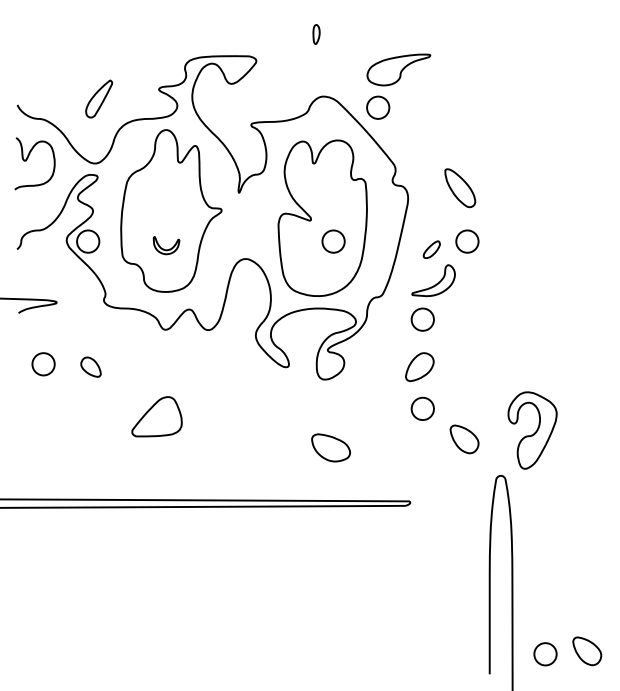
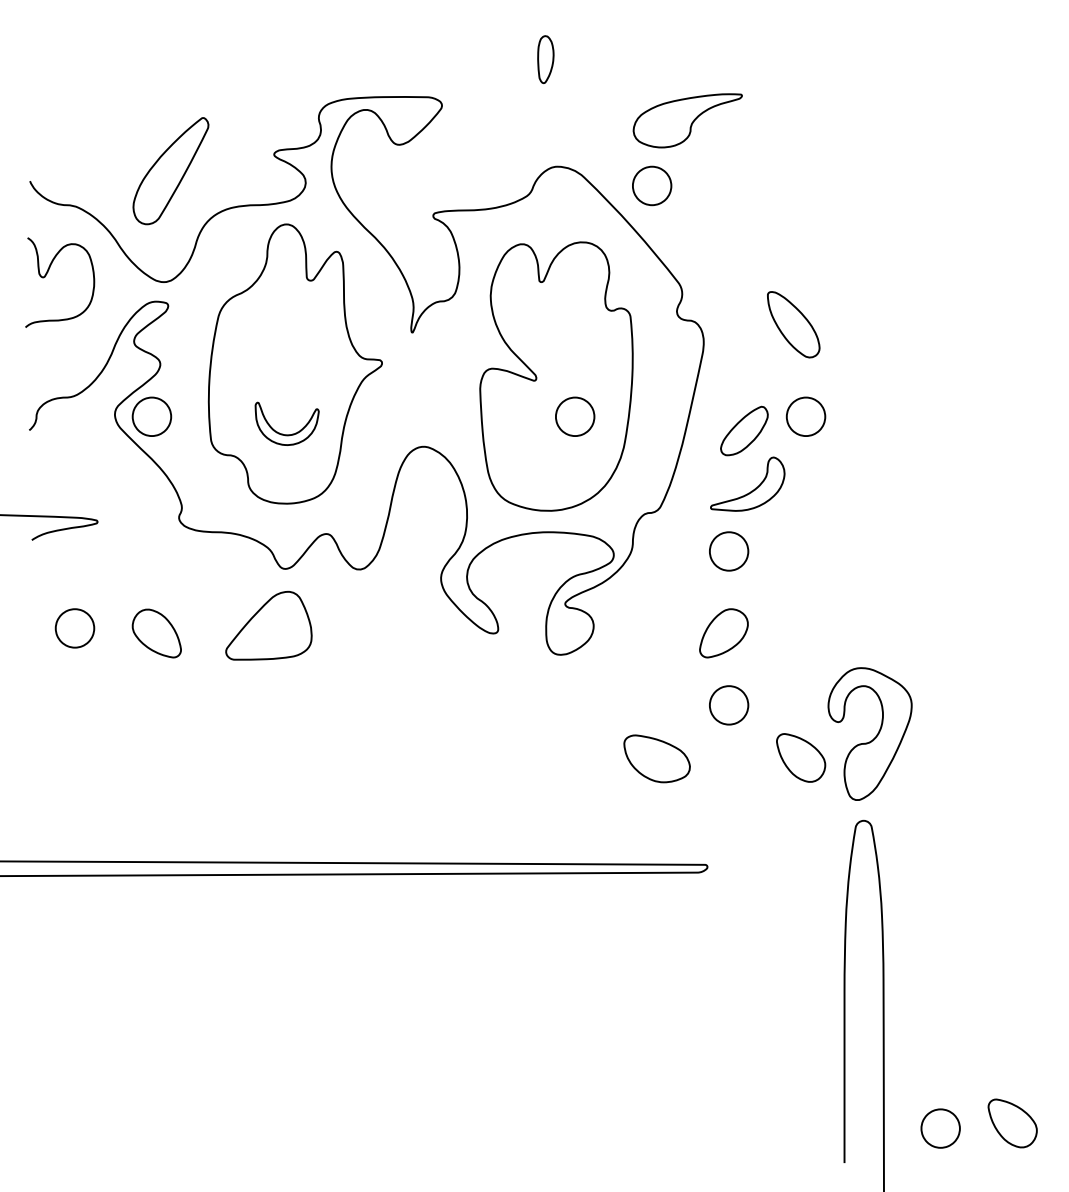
part: (316, 34) -> (545, 59), size x1.43
part: (98, 98) -> (169, 169), size x1.67
part: (166, 245) -> (286, 423), size x1.43
part: (431, 249) -> (744, 430), size x1.67
part: (90, 366) -> (155, 632), size x1.43
part: (156, 416) -> (268, 625), moved
part: (532, 430) -> (869, 733), moved
part: (330, 447) -> (656, 758), moved

